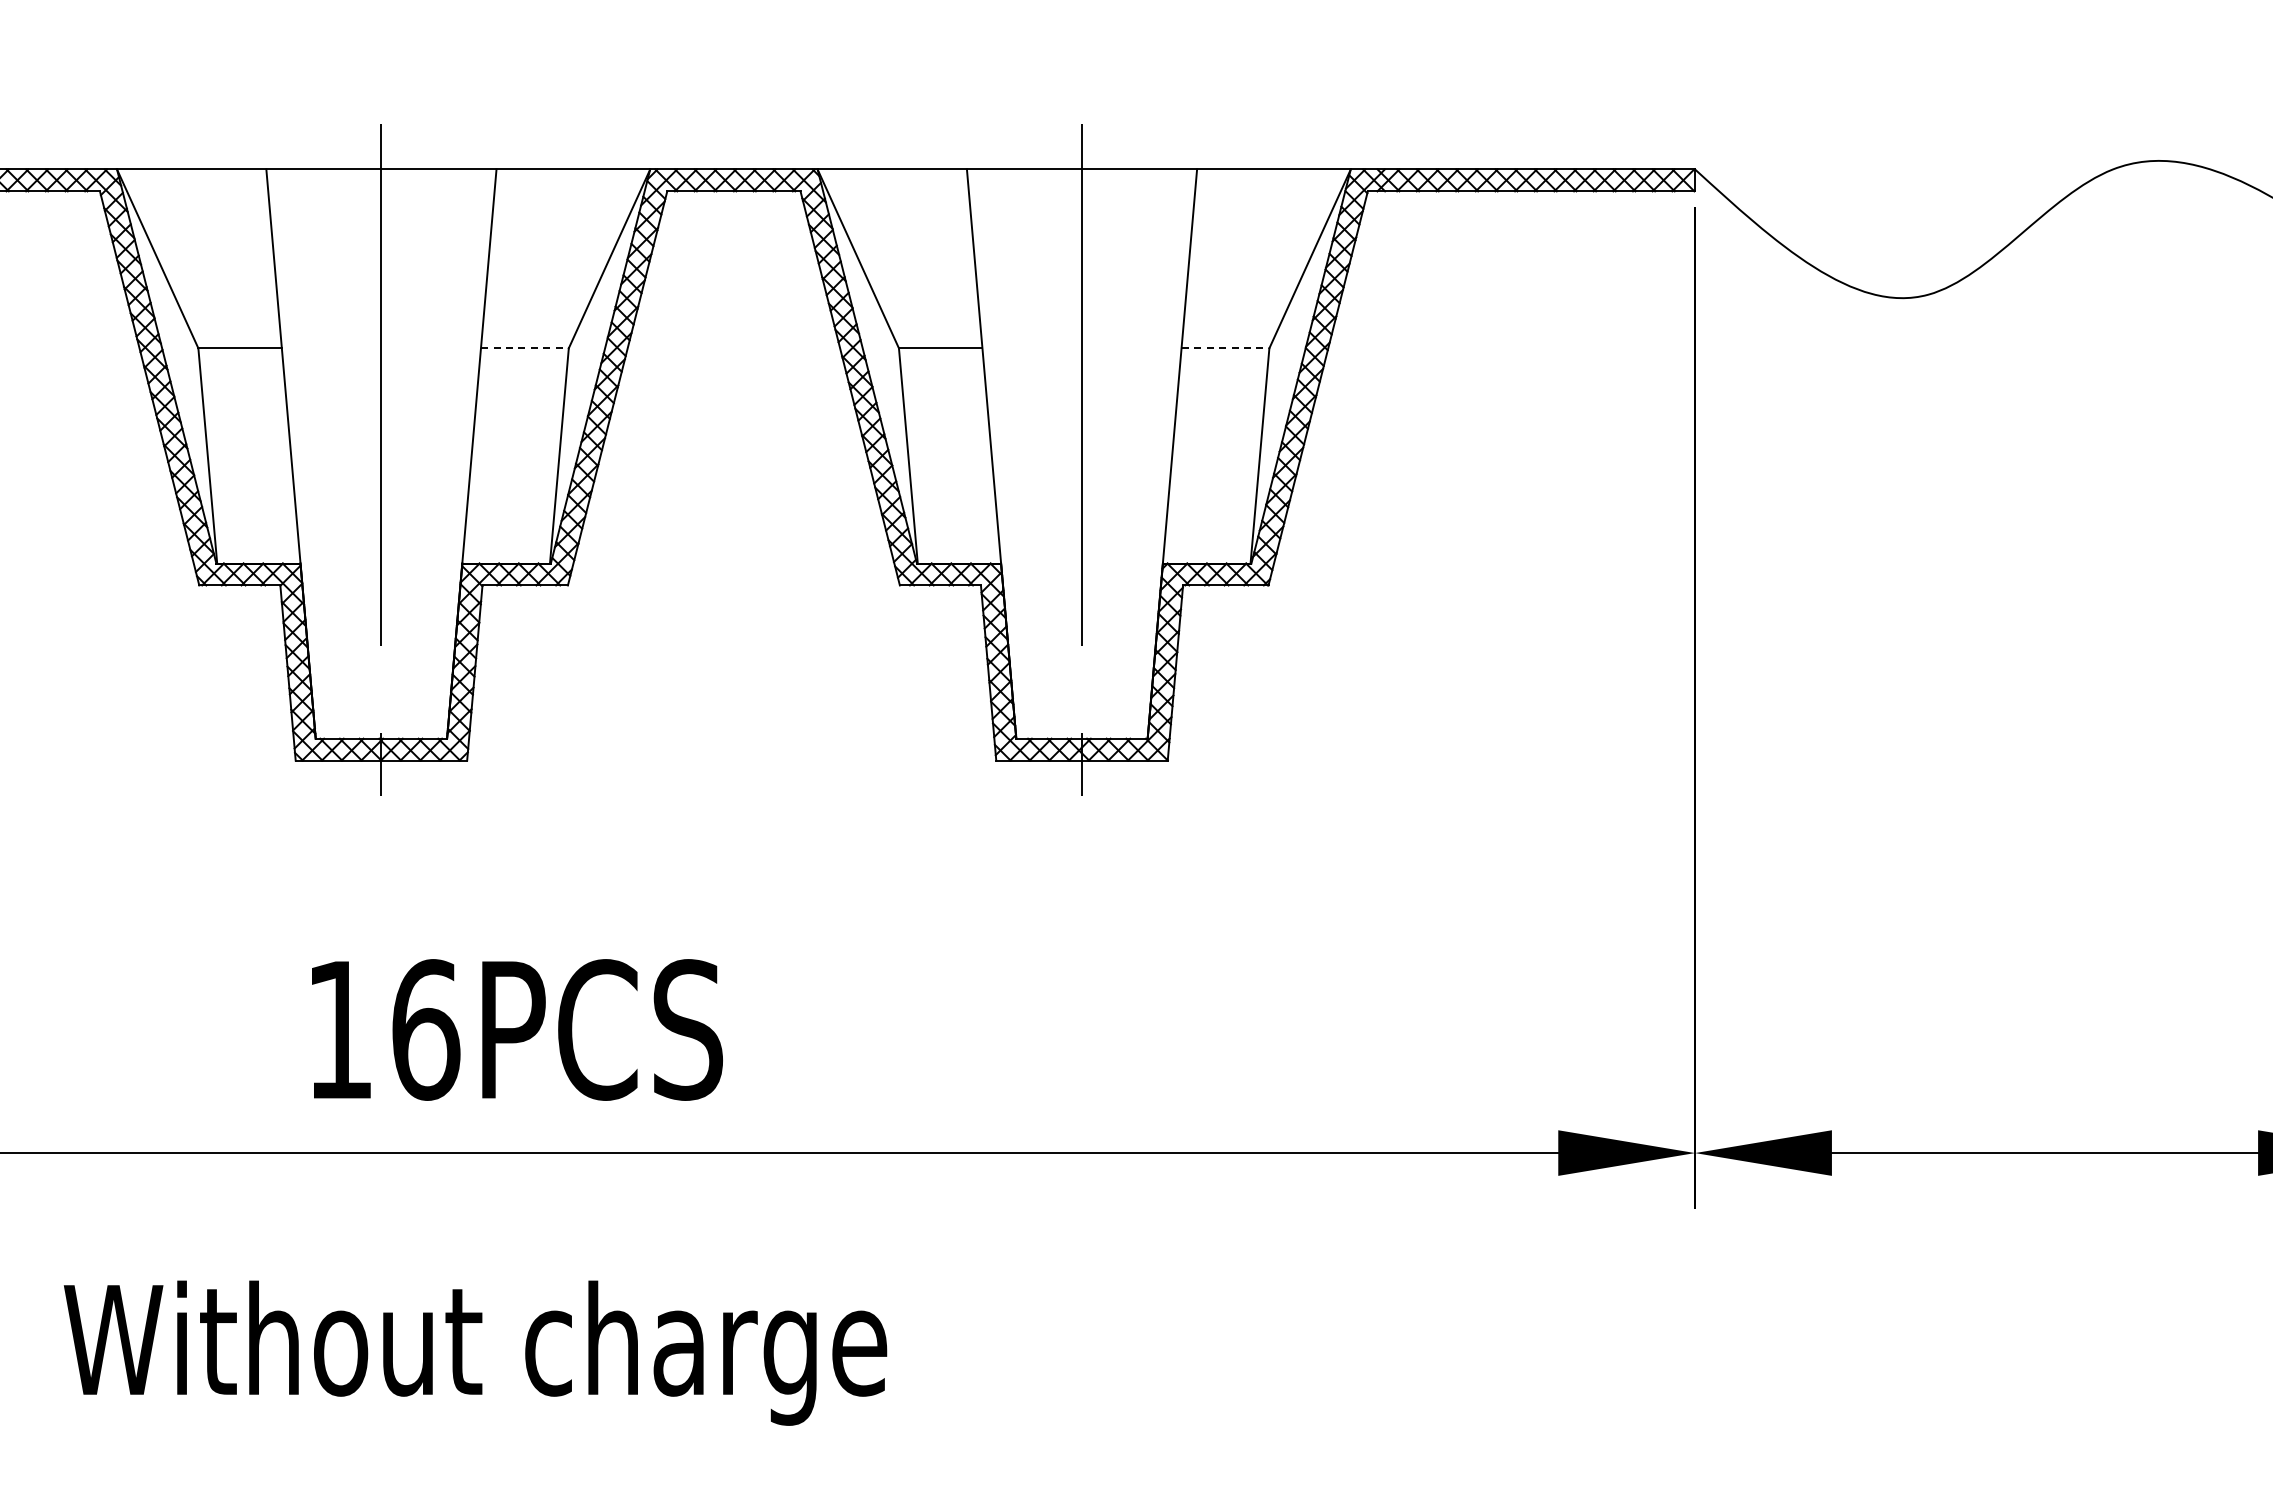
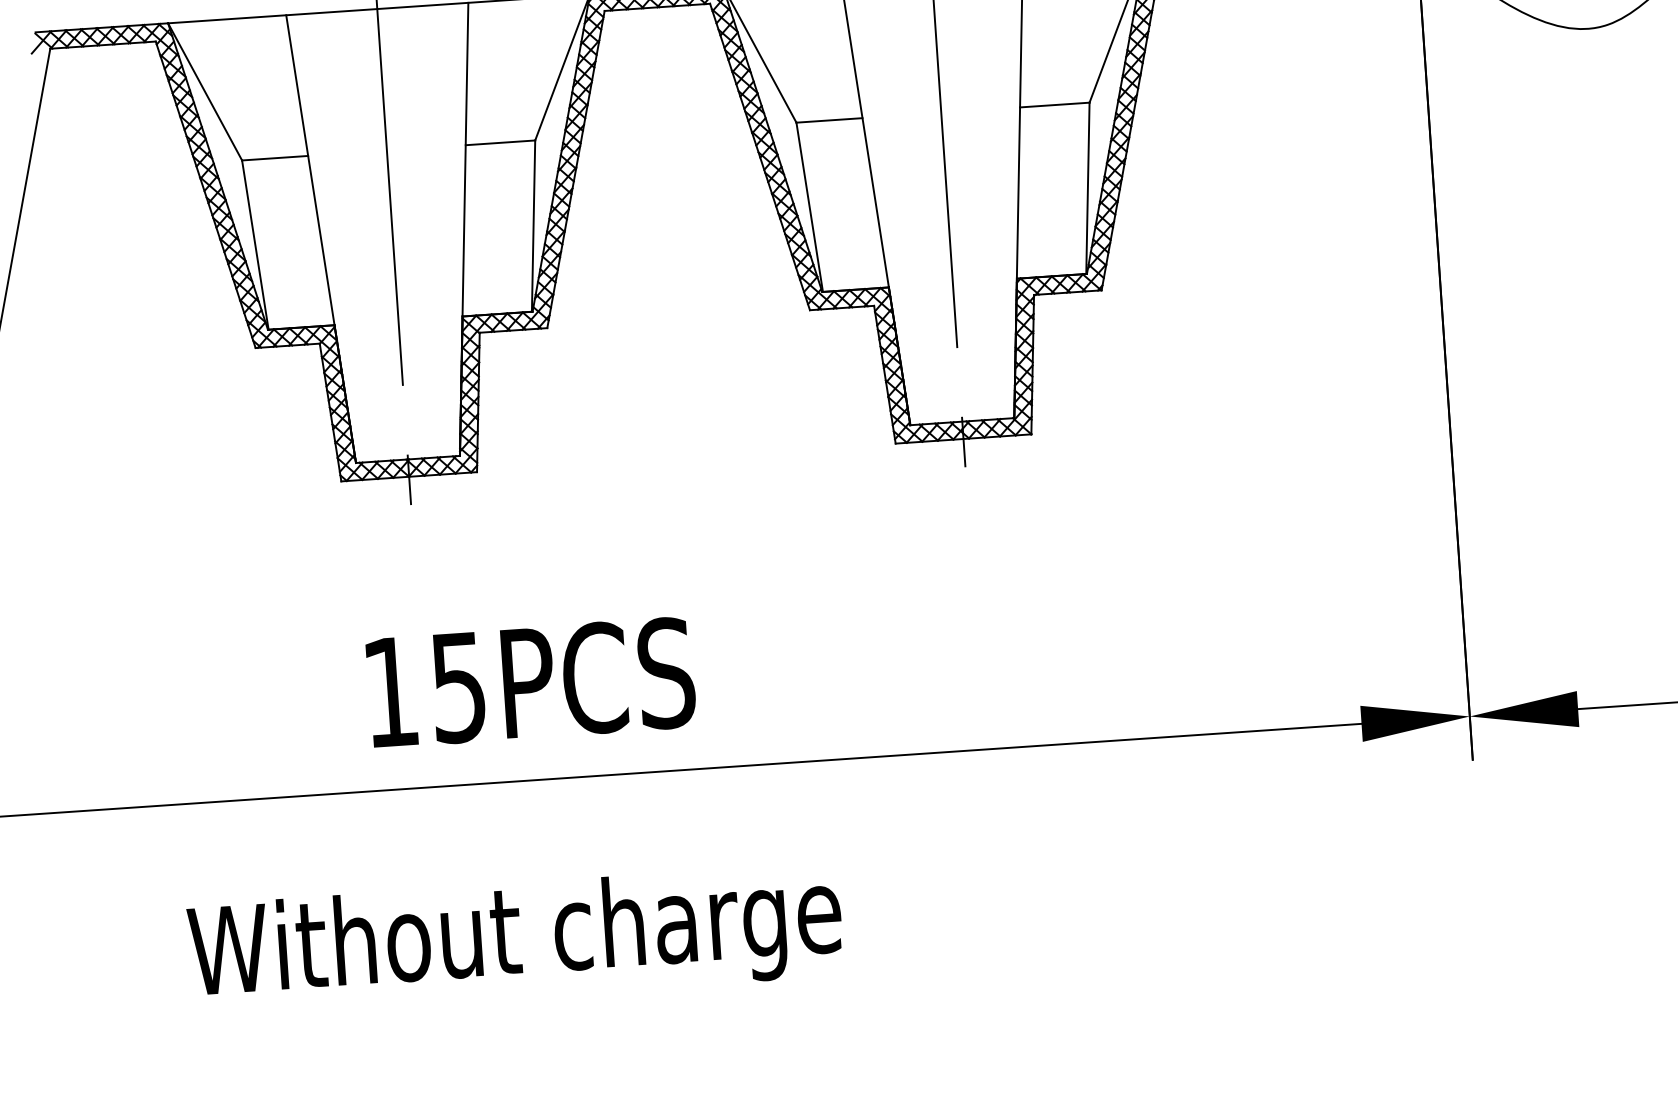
line: (524, 348) -> (500, 142), dashed -> solid
line: (1225, 348) -> (1054, 105), dashed -> solid
text: (426, 1029) -> (459, 687), 16PCS -> 15PCS

